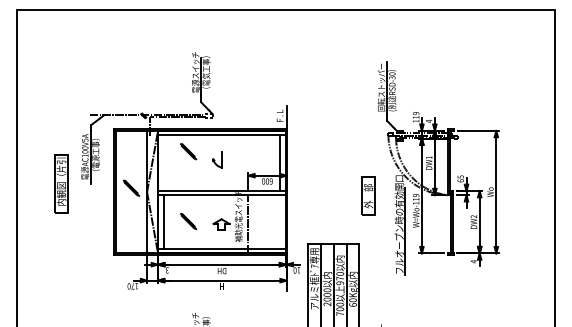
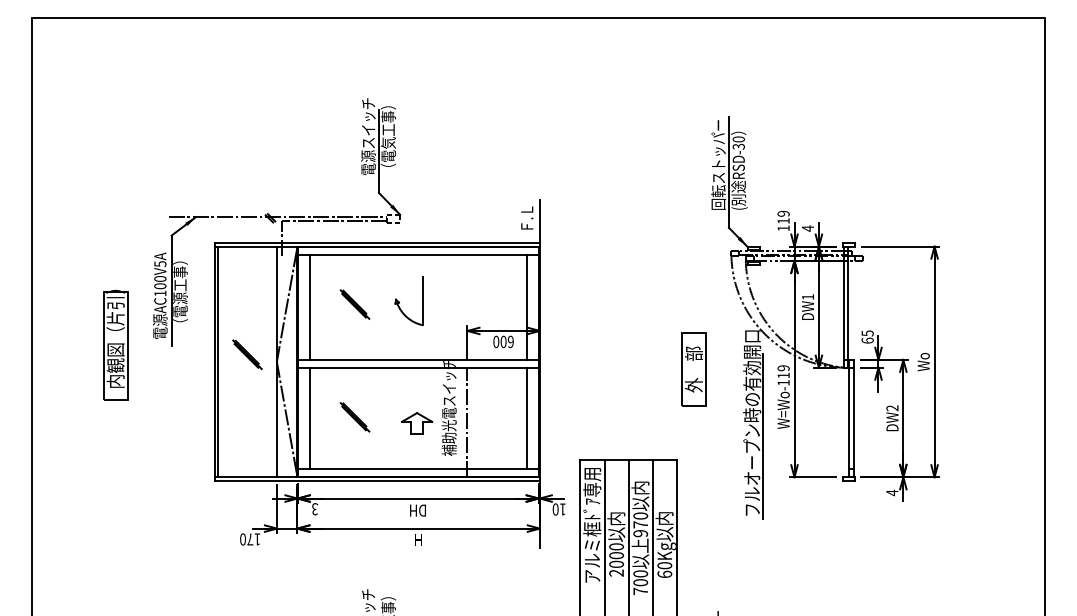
line: (188, 151) -> (354, 304), moved
part: (217, 159) -> (409, 300), size x1.67
line: (164, 163) -> (309, 308), added
line: (279, 221) -> (526, 417), added

